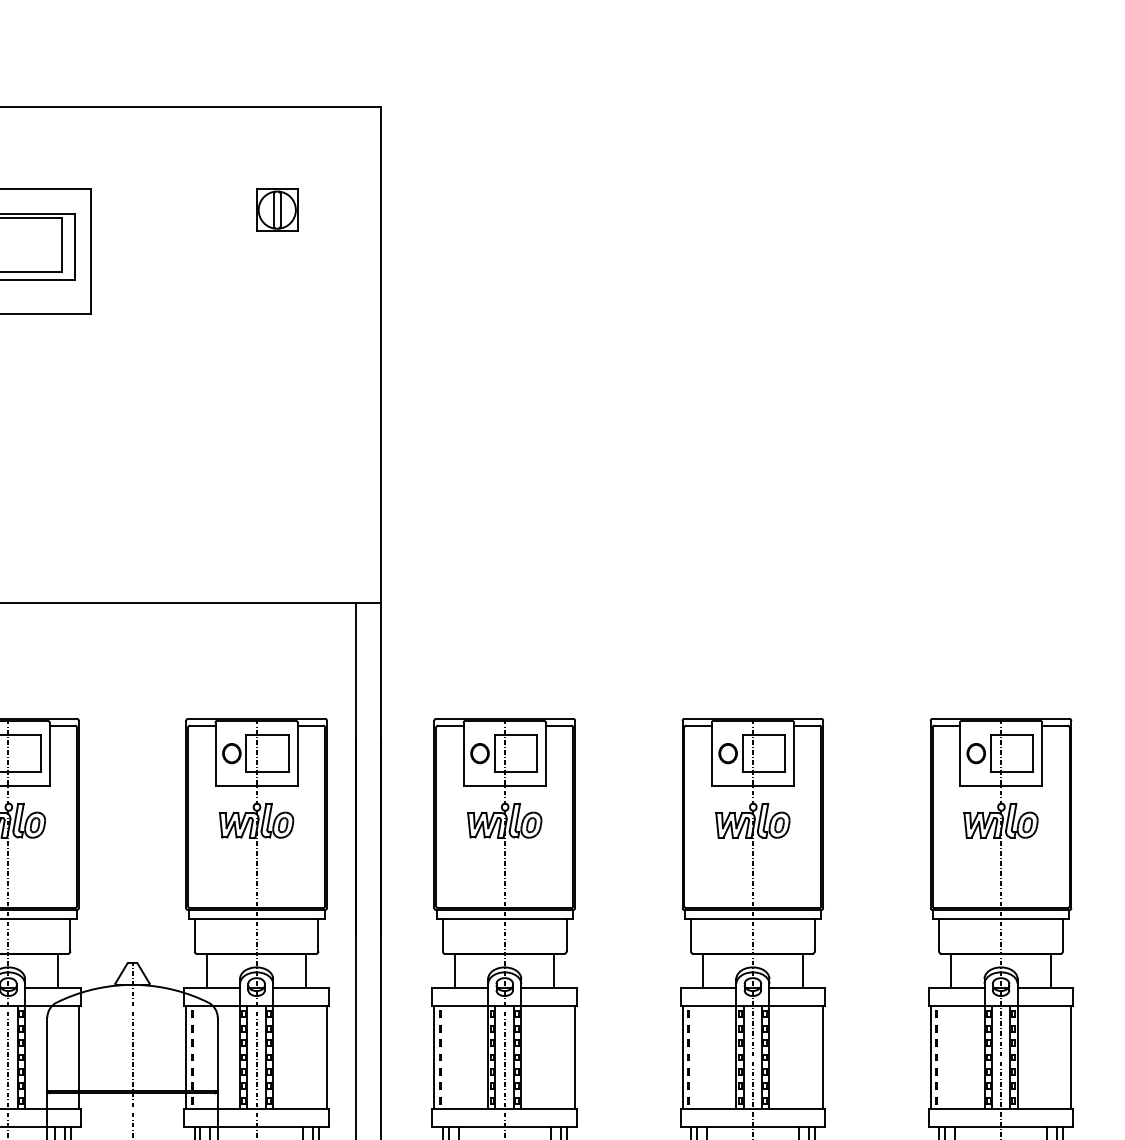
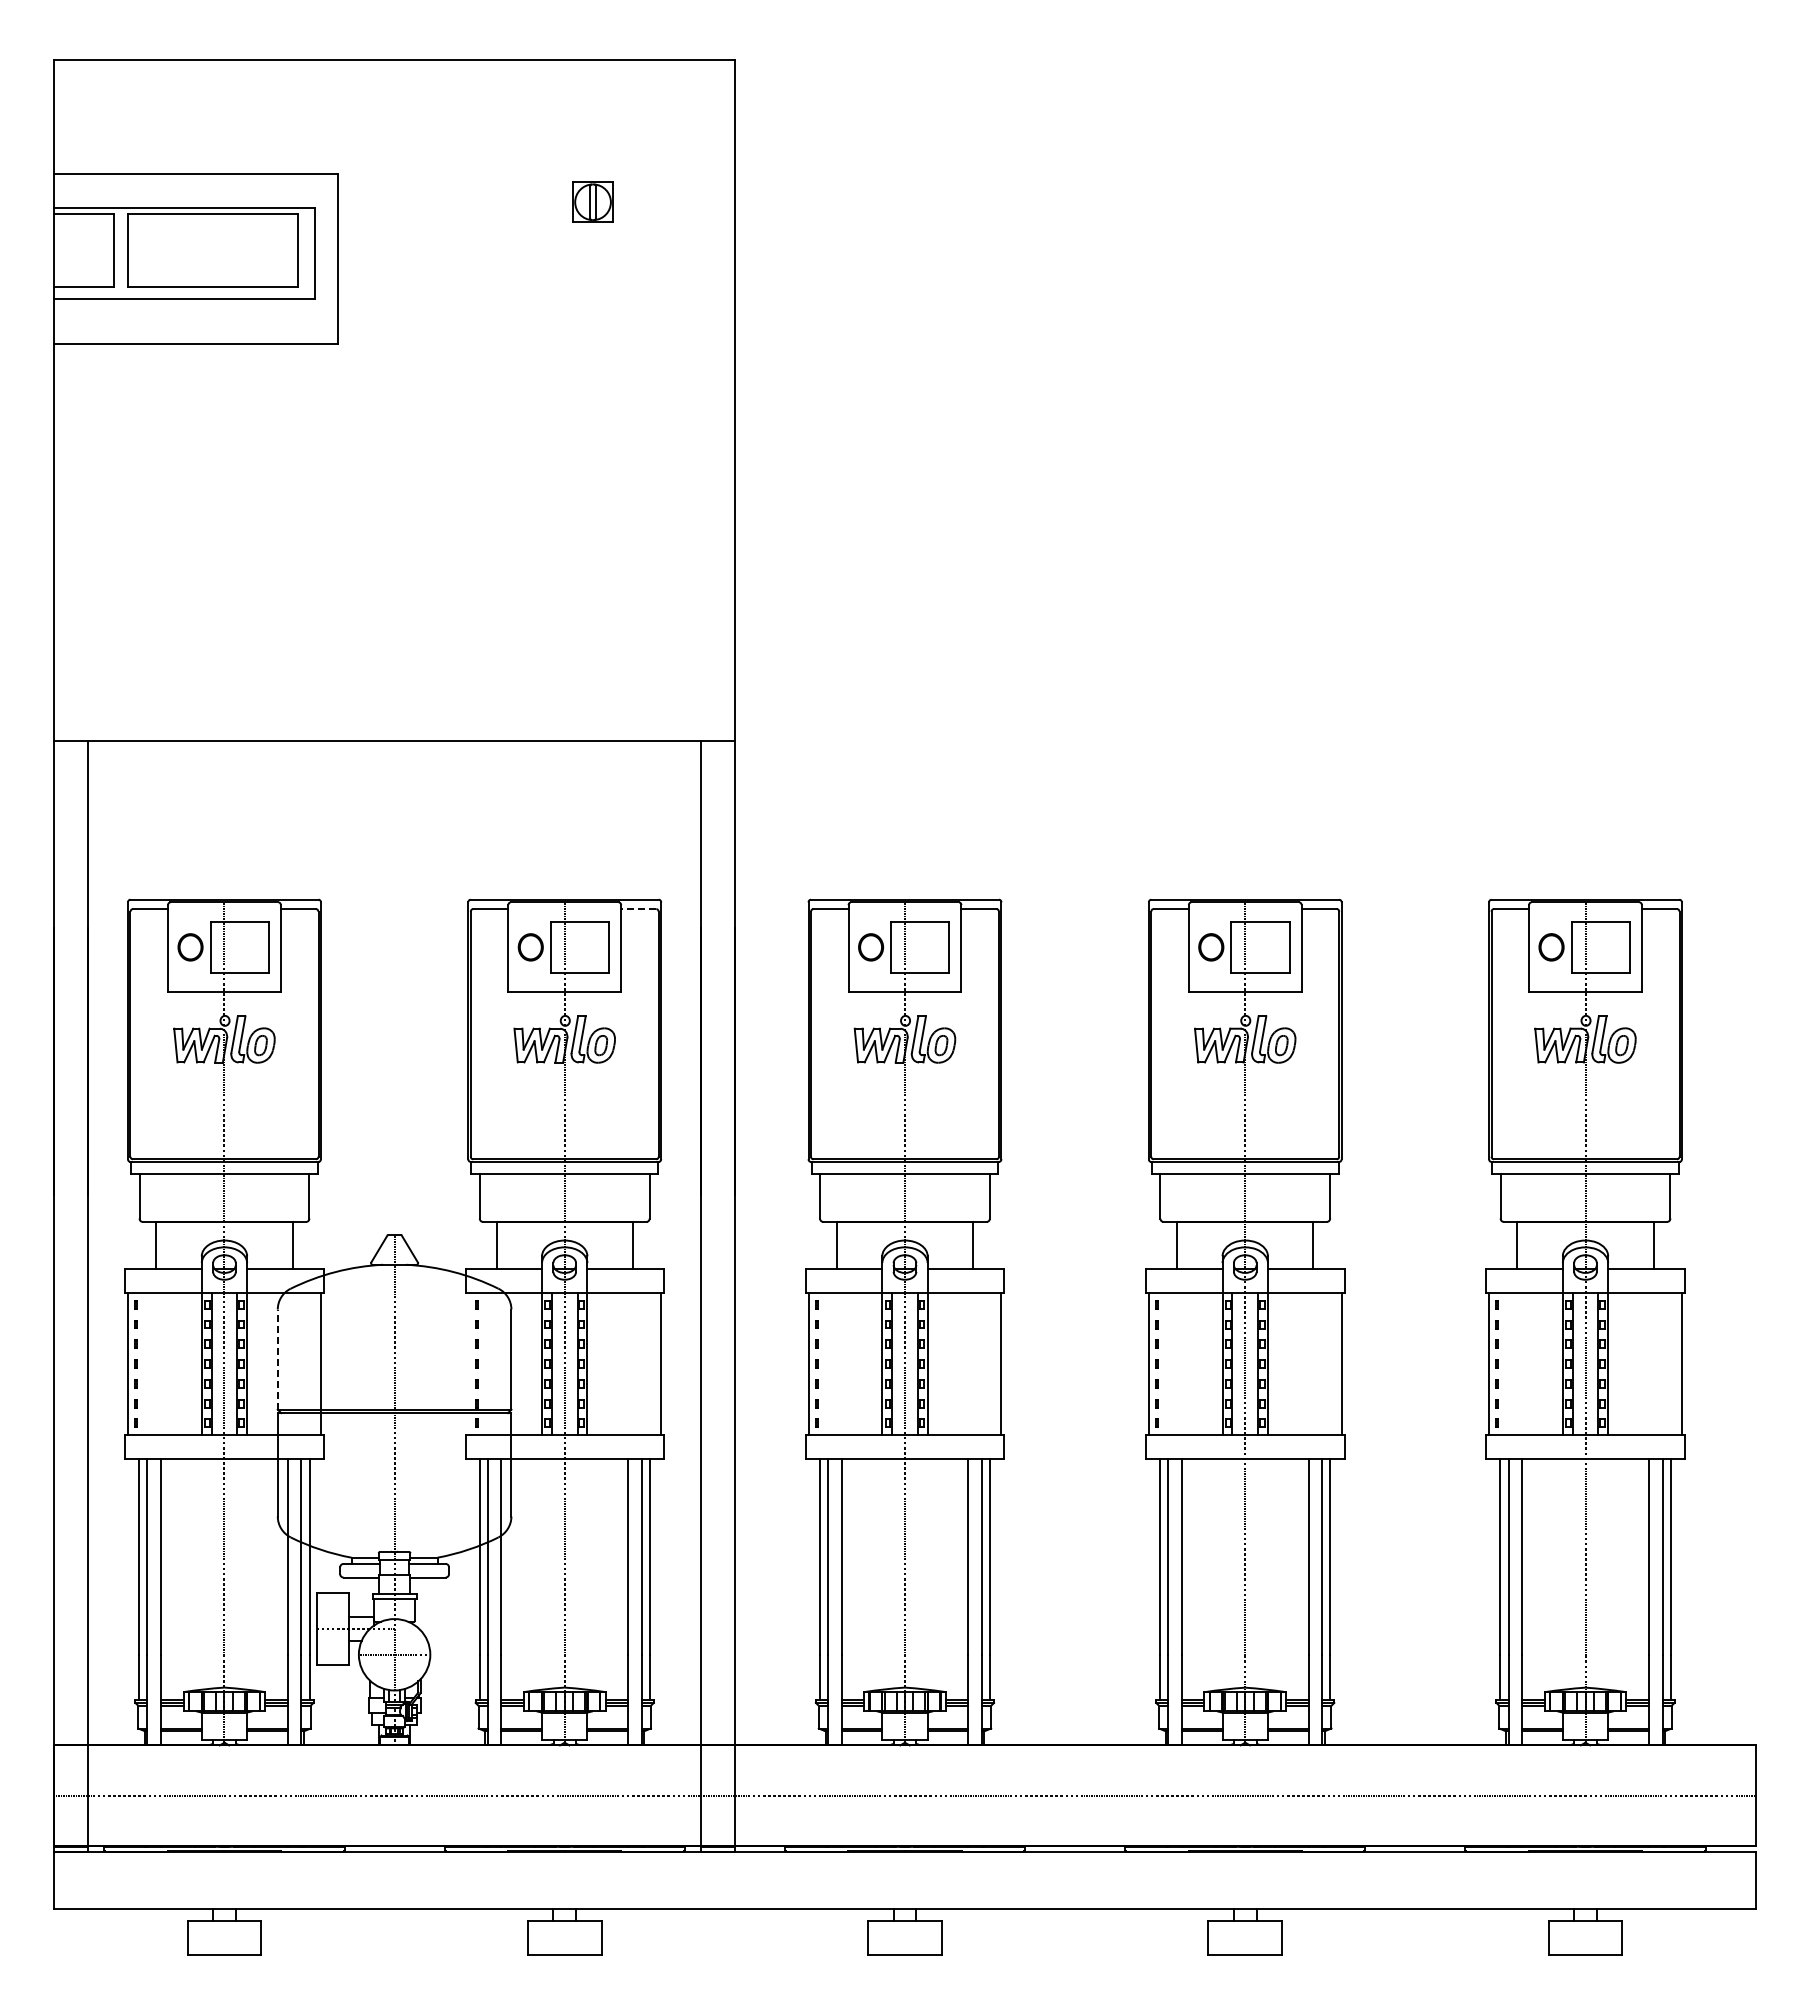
part: (276, 210) -> (592, 202), size x0.7
line: (310, 725) -> (638, 909), solid -> dashed
line: (47, 1054) -> (277, 1359), solid -> dashed
line: (186, 1057) -> (468, 1363), removed

